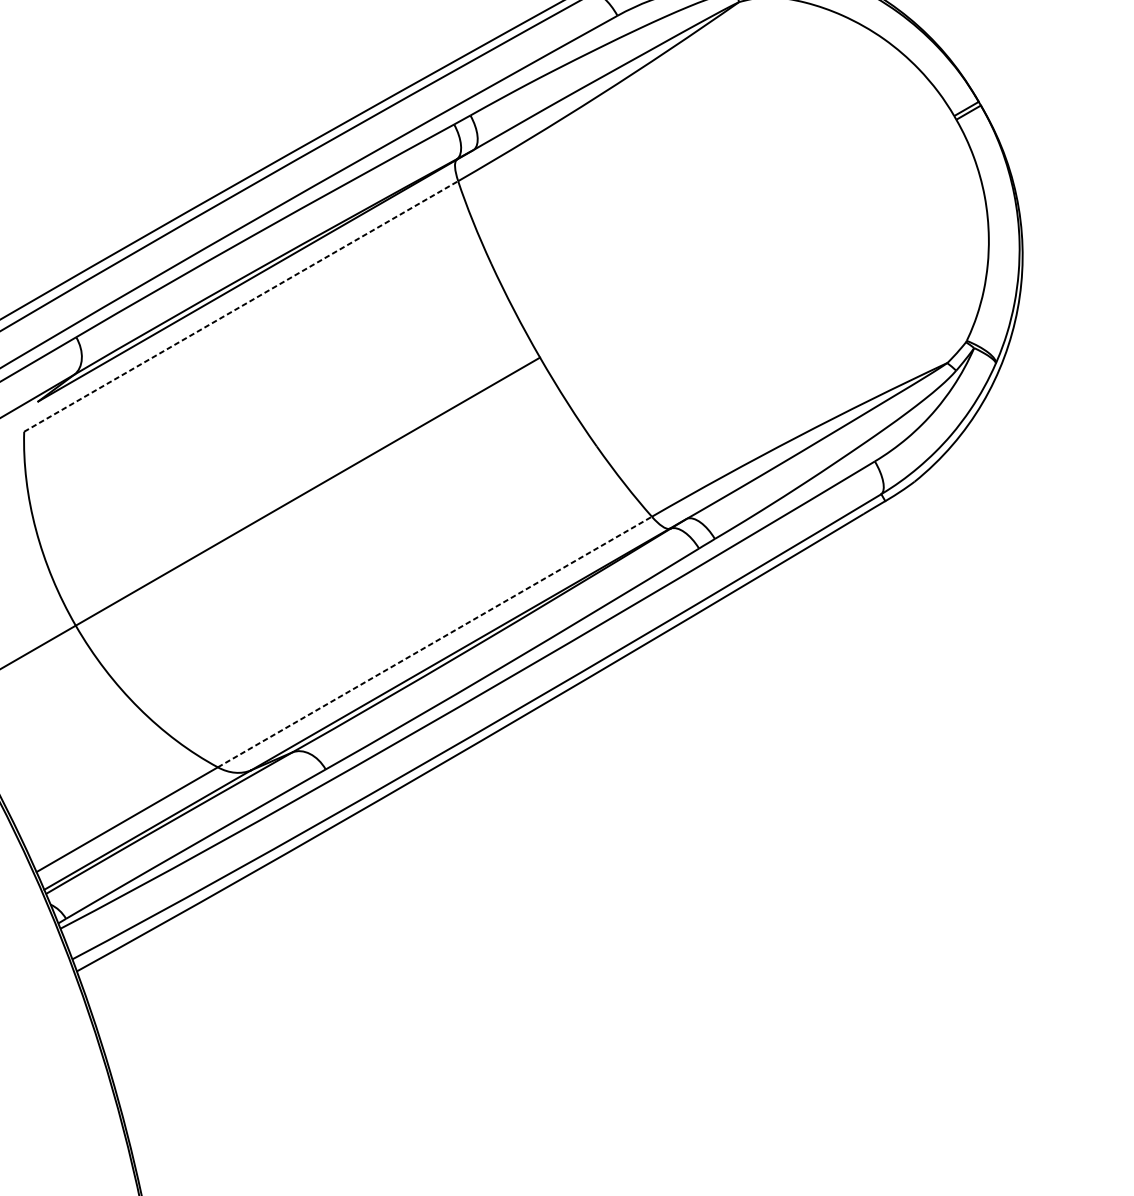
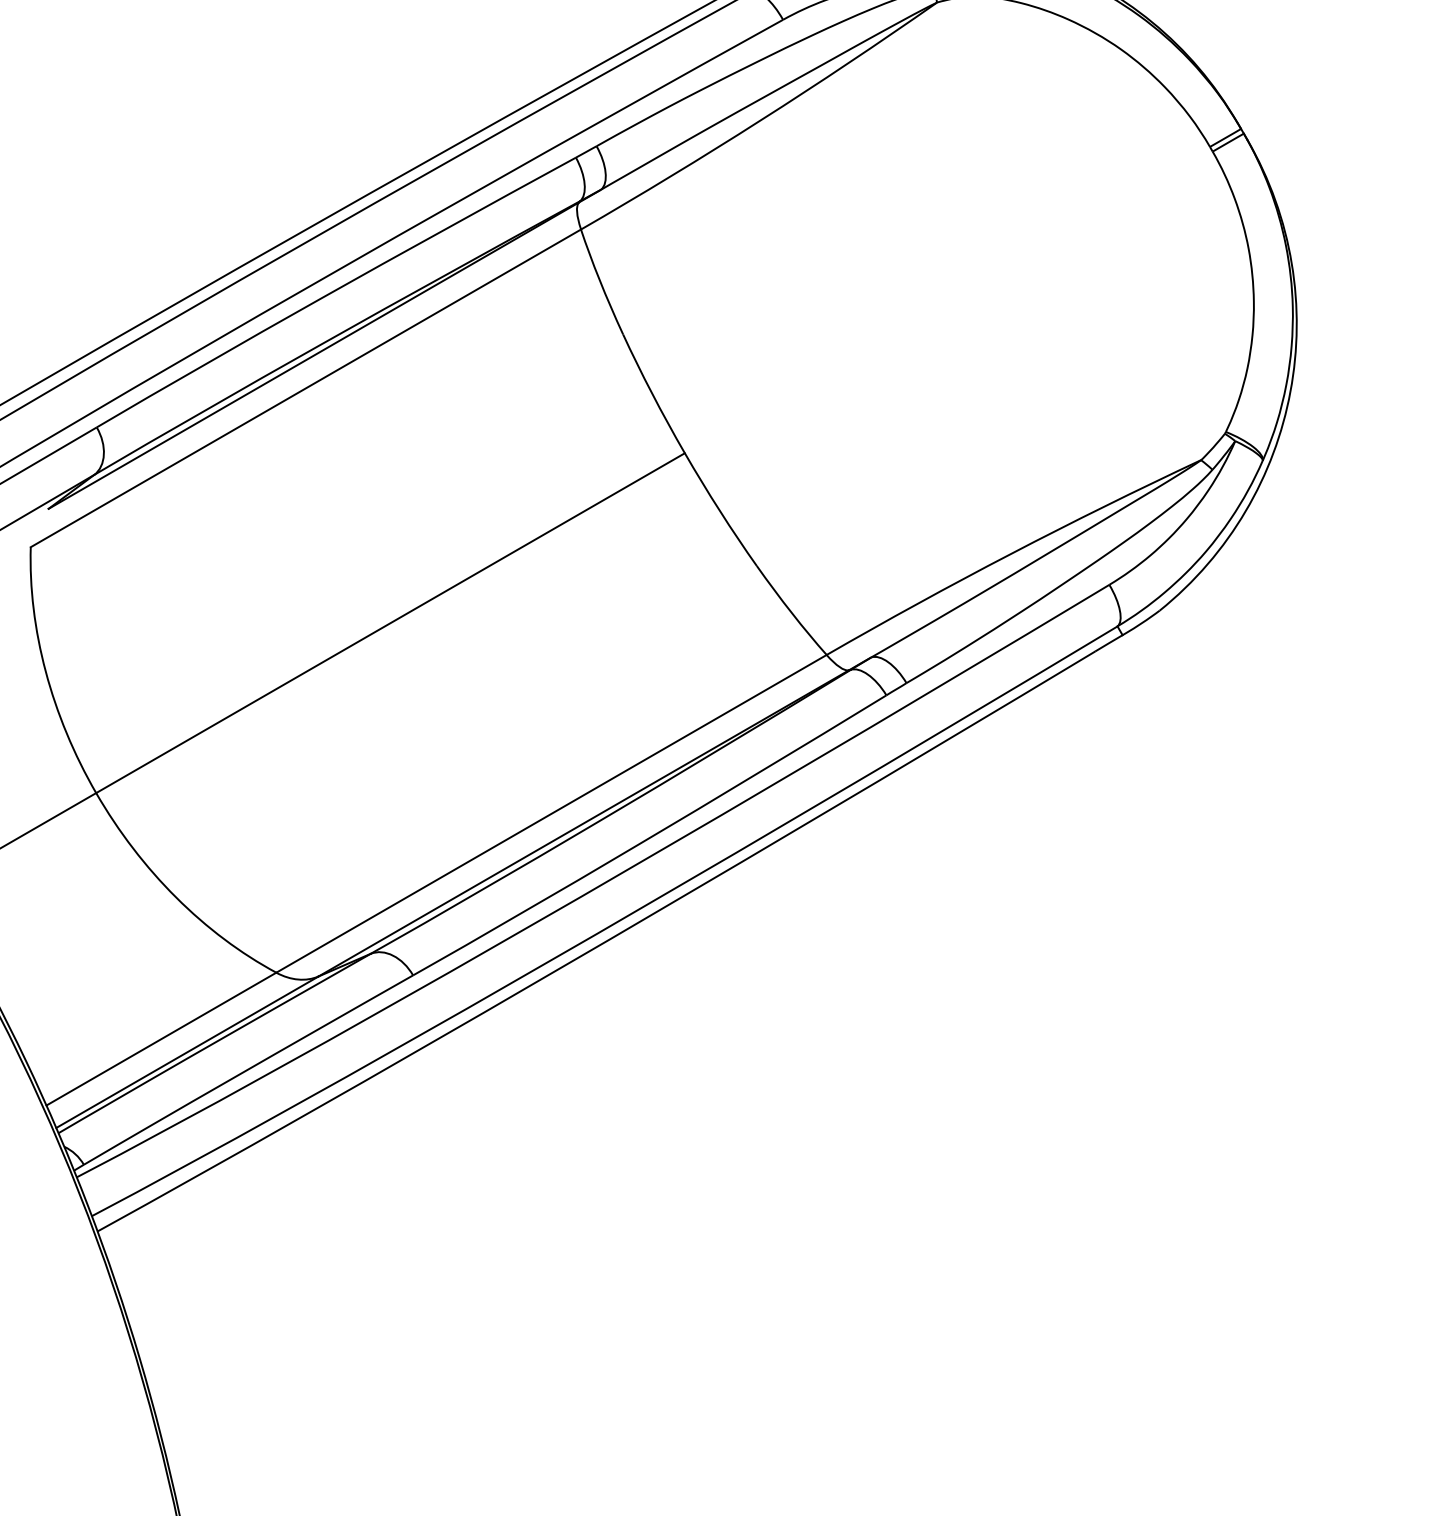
line: (240, 306) -> (305, 388), dashed -> solid
line: (434, 641) -> (551, 813), dashed -> solid

